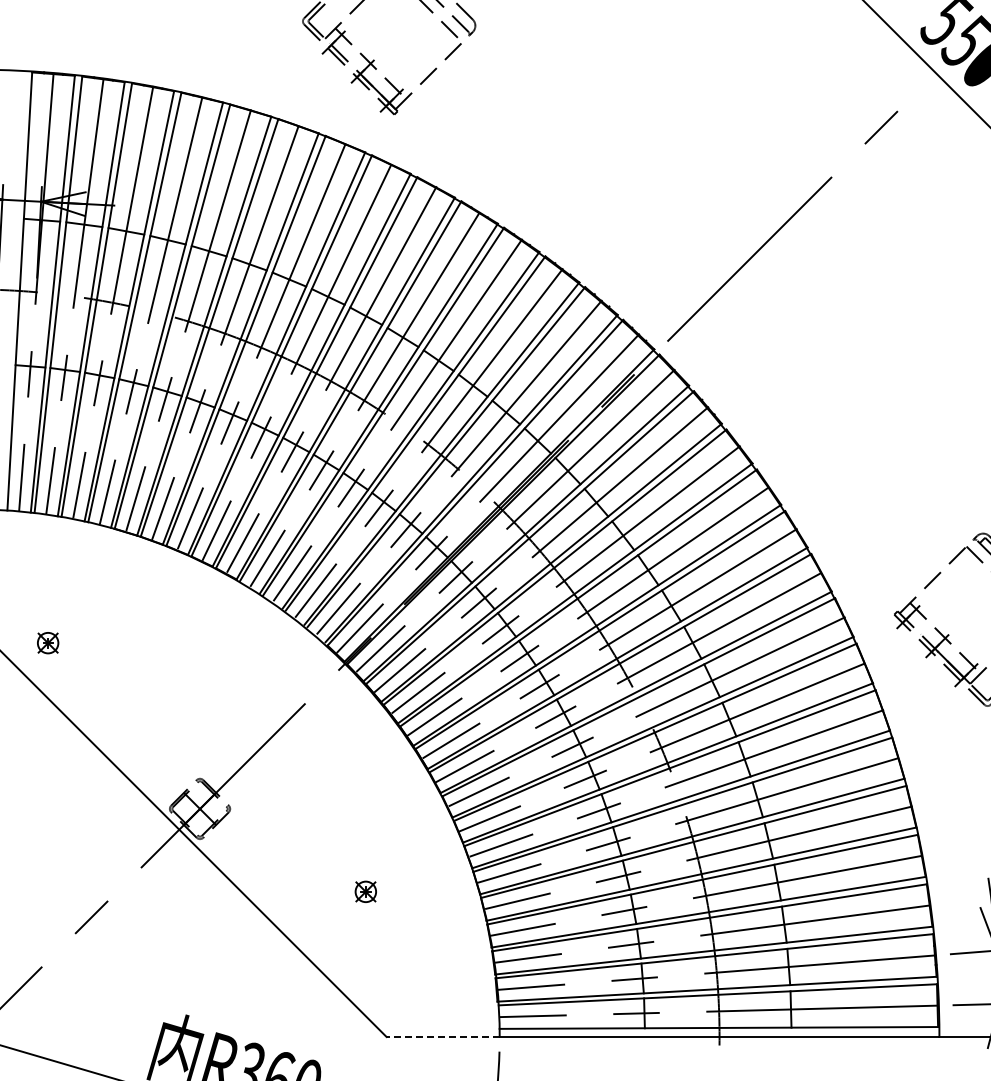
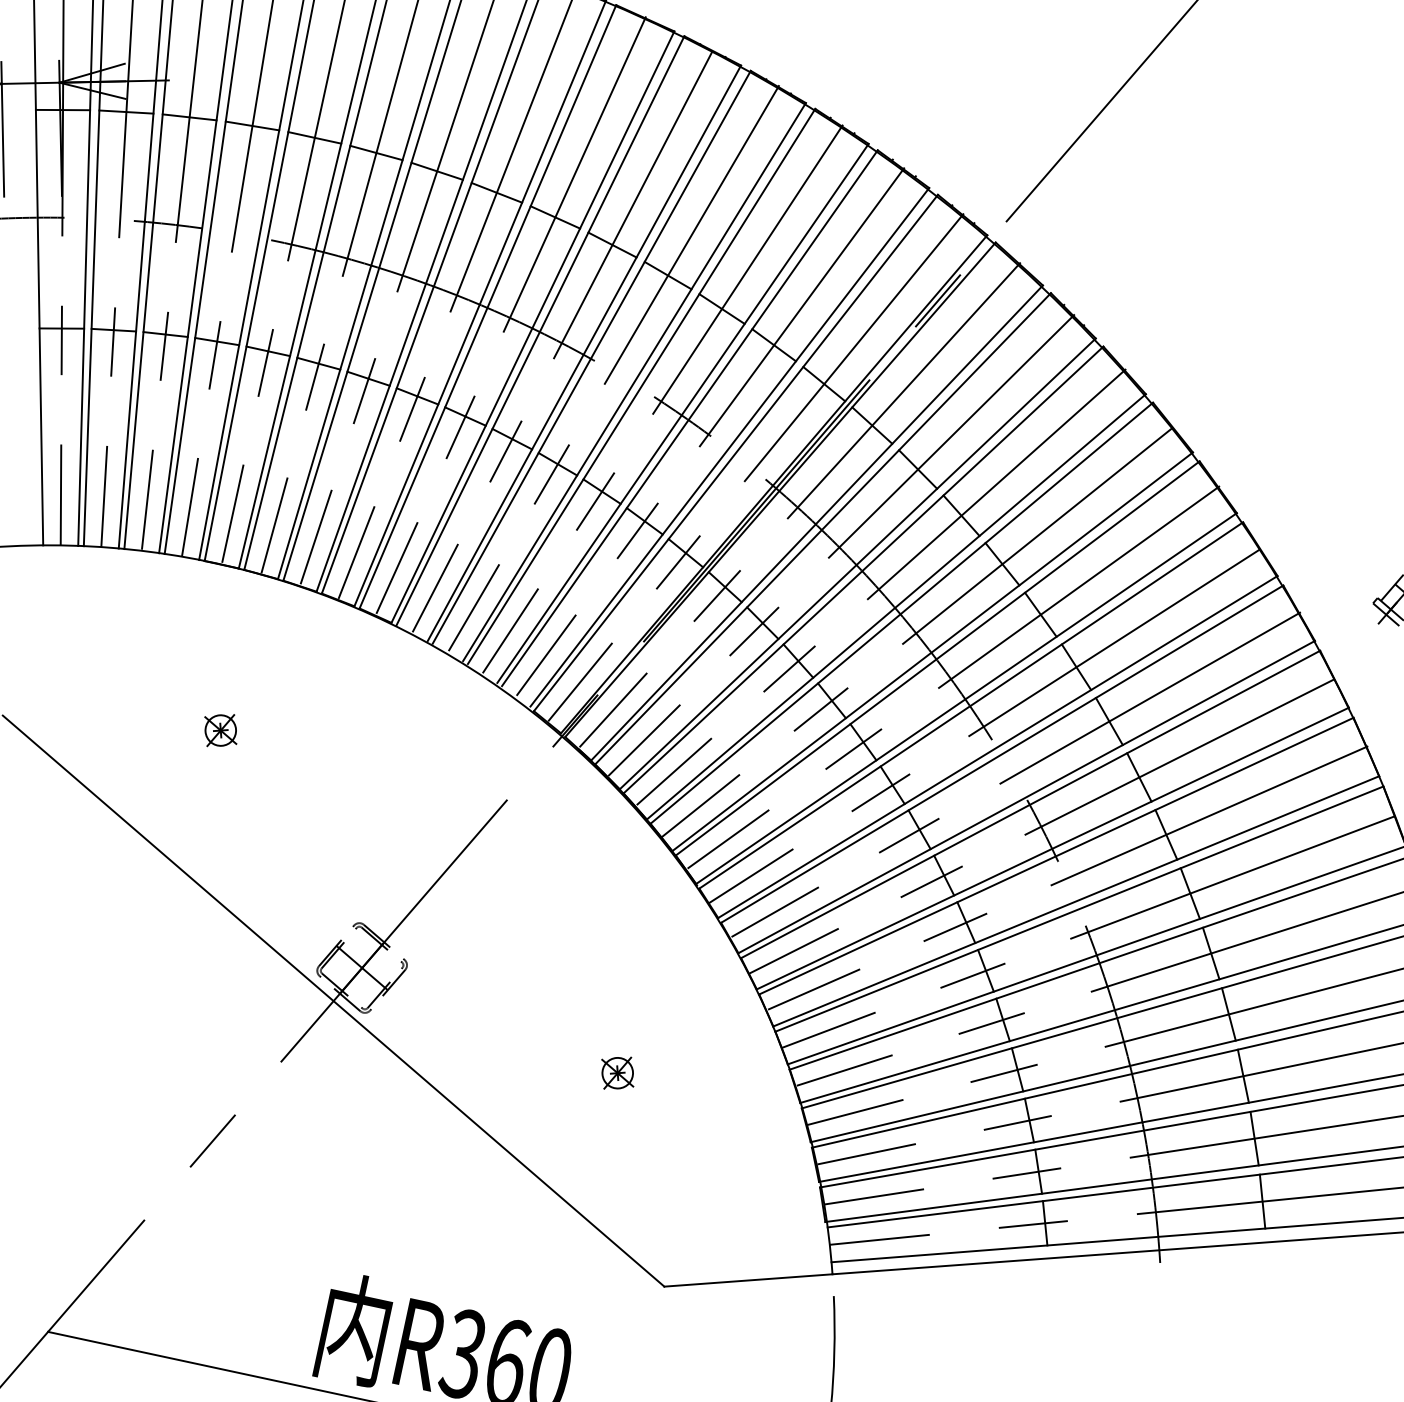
part: (48, 643) -> (221, 731), moved
line: (443, 1036) -> (748, 1279), dashed -> solid

